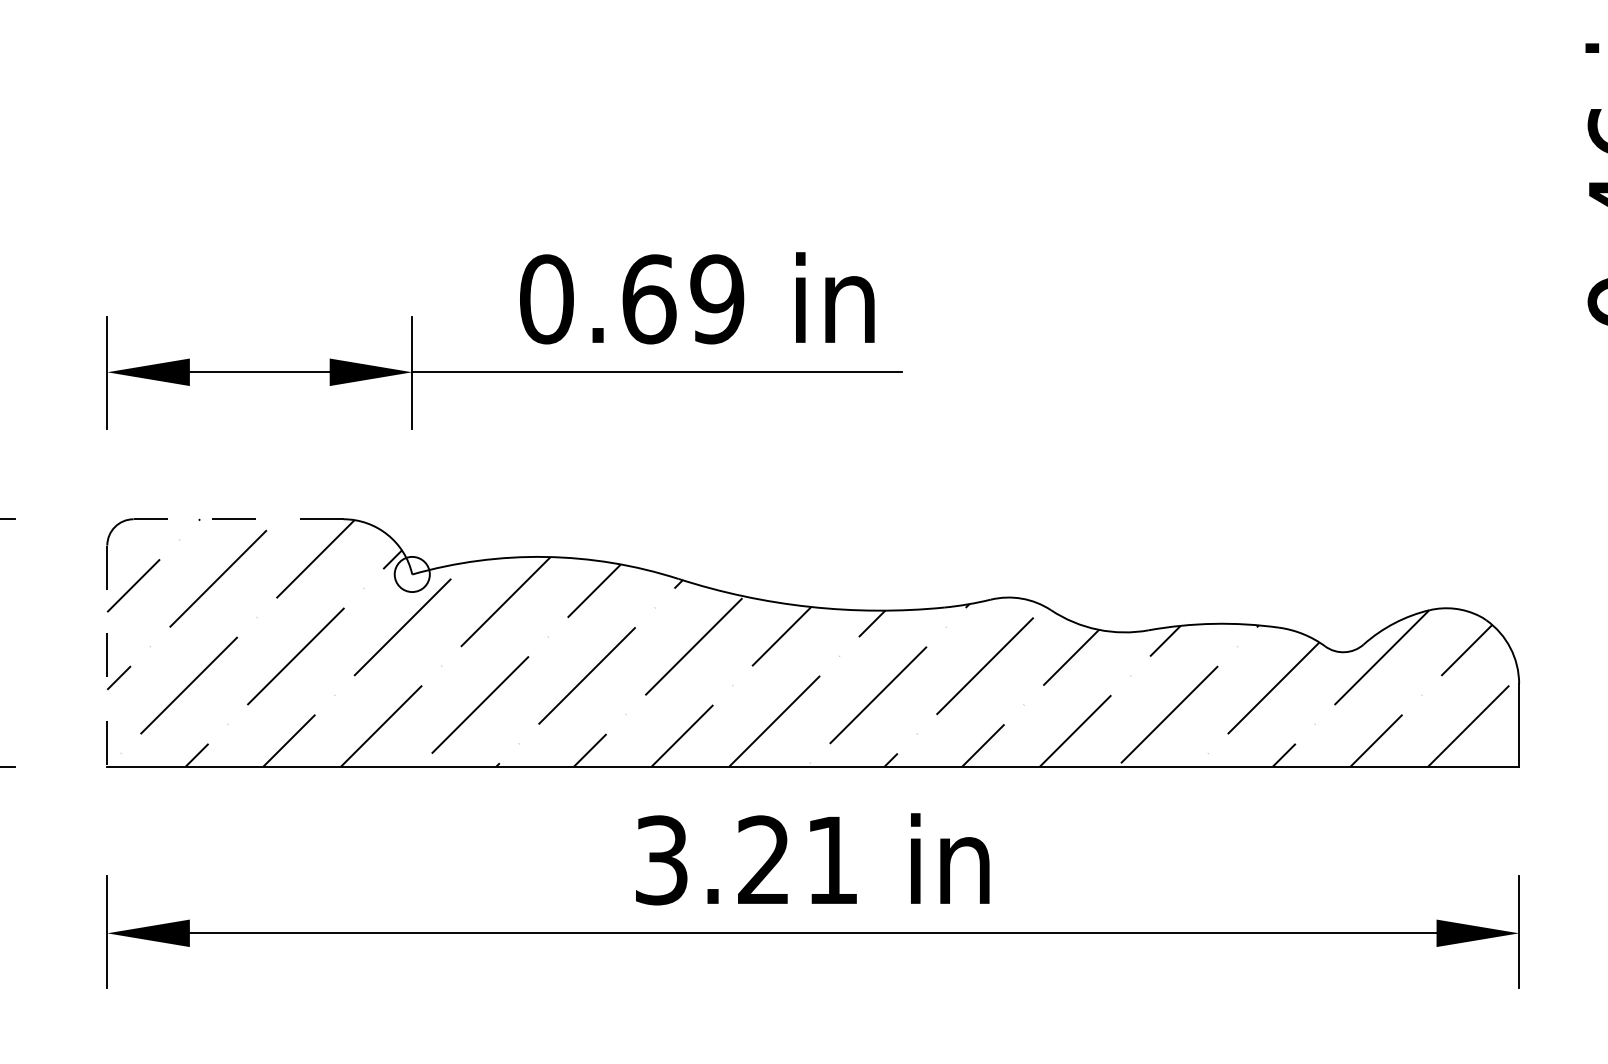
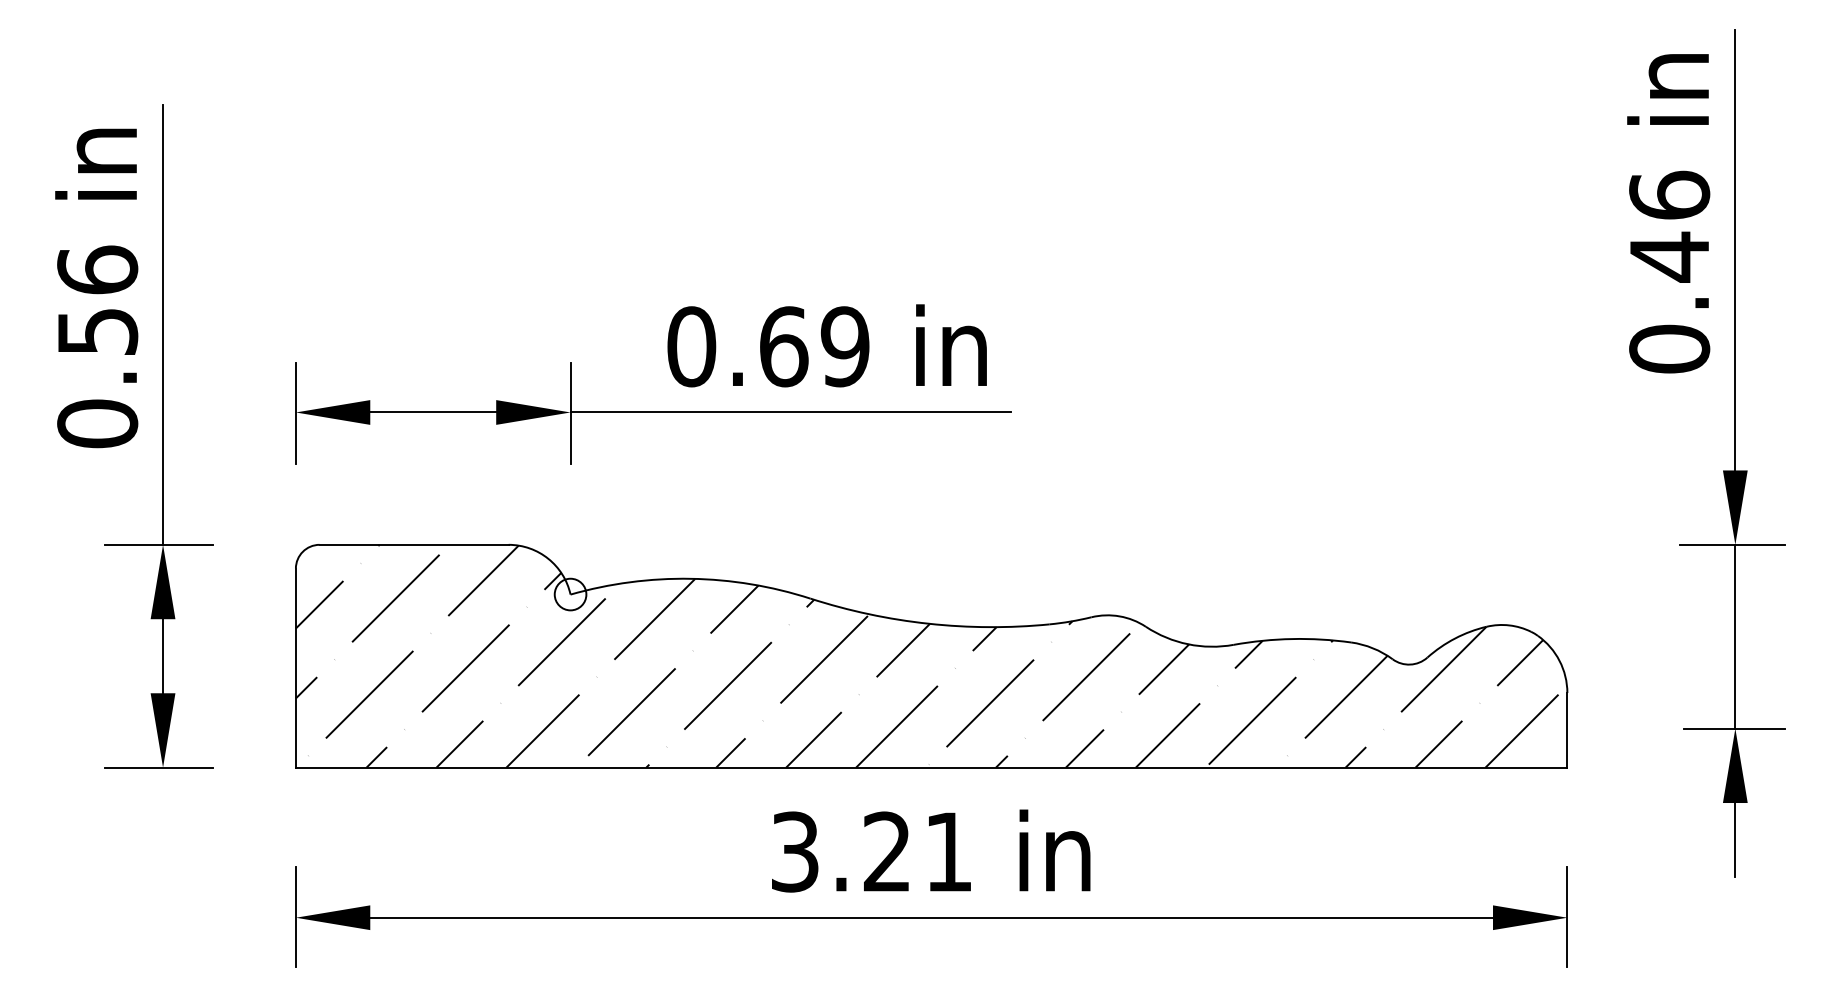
line: (238, 518) -> (414, 544), dashed -> solid
line: (106, 656) -> (295, 668), dashed -> solid

